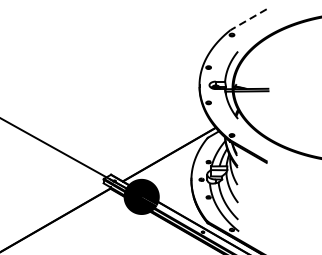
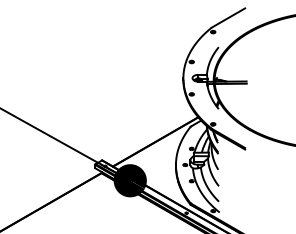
line: (248, 20) -> (228, 18), dashed -> solid

